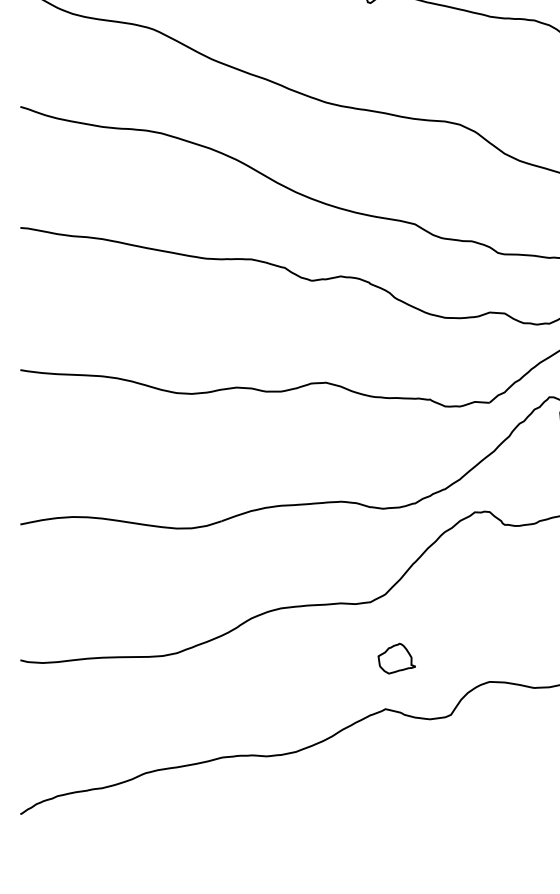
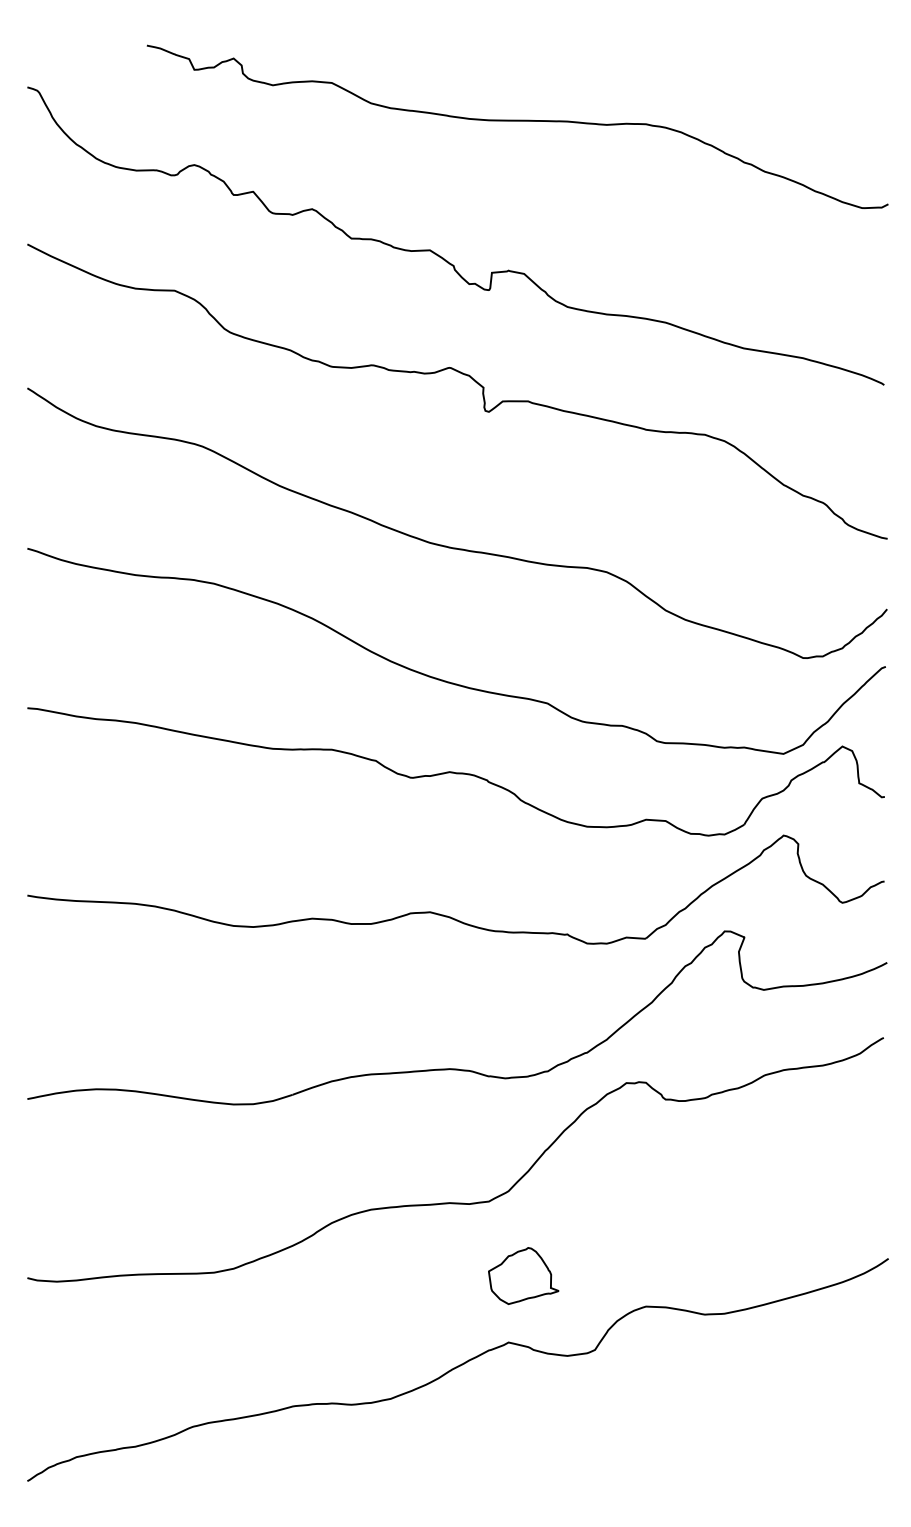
part: (396, 658) -> (523, 1275), size x1.43

